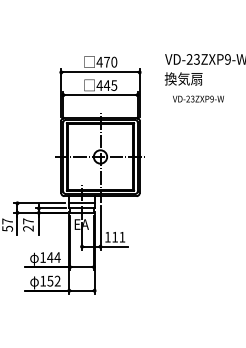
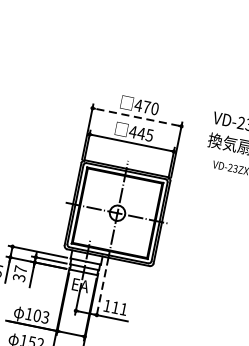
line: (100, 72) -> (137, 117), solid -> dashed
text: (28, 228) -> (19, 277), 27 -> 37
line: (100, 228) -> (101, 294), solid -> dashed
text: (53, 257) -> (40, 316), 144 -> 103

